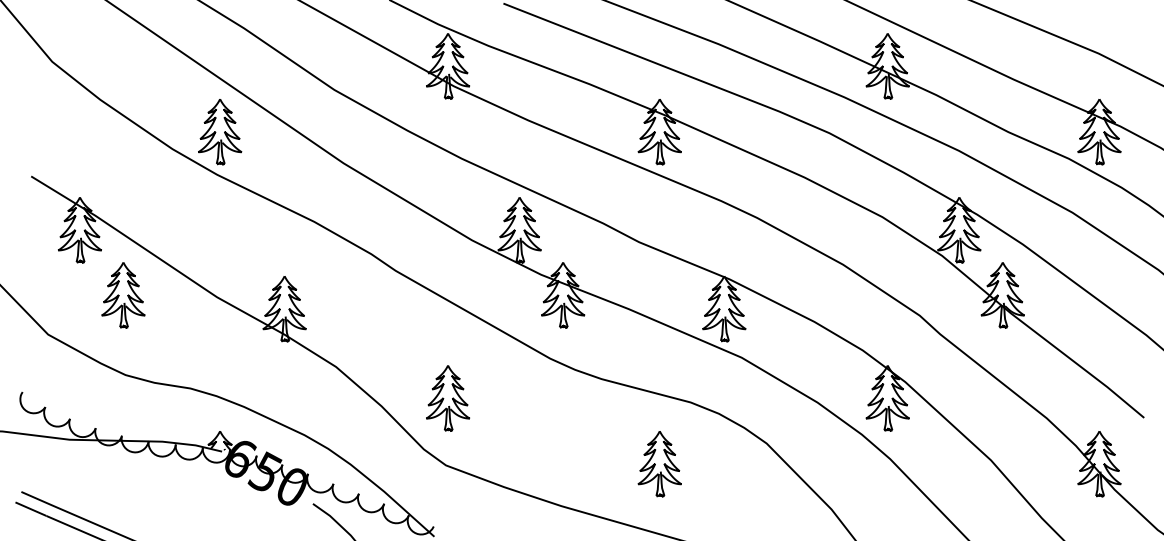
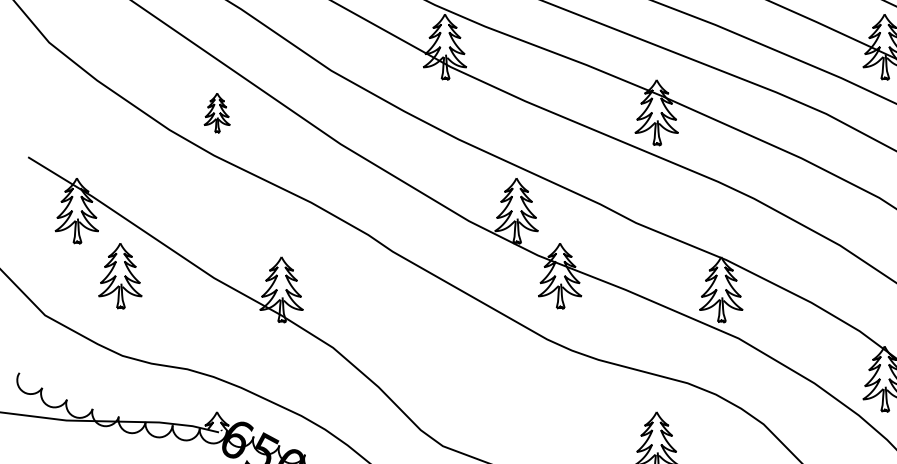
part: (220, 132) -> (217, 113), size x0.6
part: (448, 398) -> (445, 379), removed

